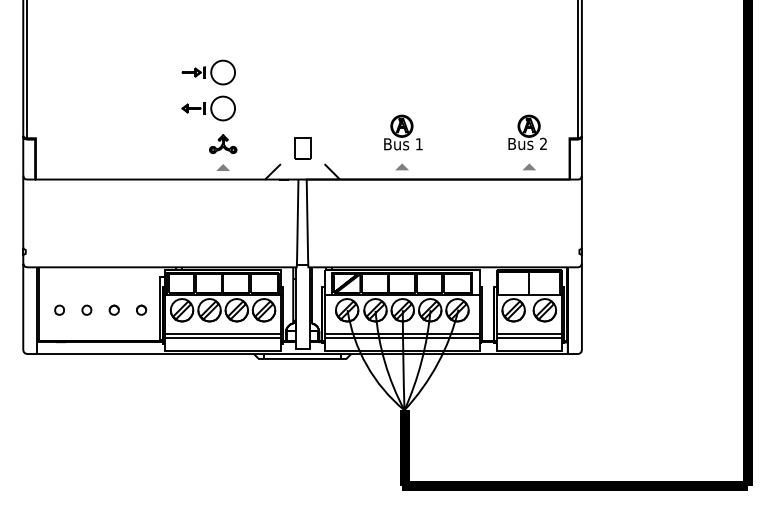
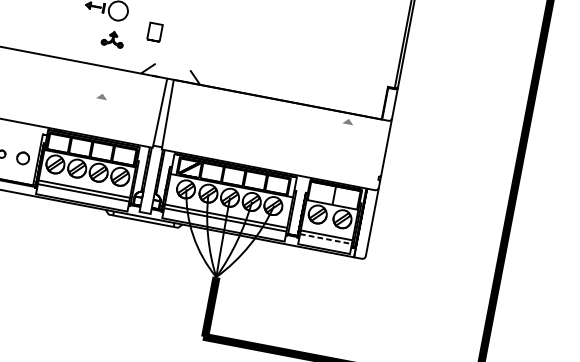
part: (403, 132) -> (257, 57), removed
part: (527, 132) -> (355, 75), removed
part: (302, 148) -> (154, 31), moved
fill: (402, 166) -> (251, 83), removed
part: (529, 166) -> (348, 121), moved
part: (222, 167) -> (101, 96), moved
part: (141, 309) -> (23, 157), size x1.6
line: (529, 338) -> (326, 239), solid -> dashed

